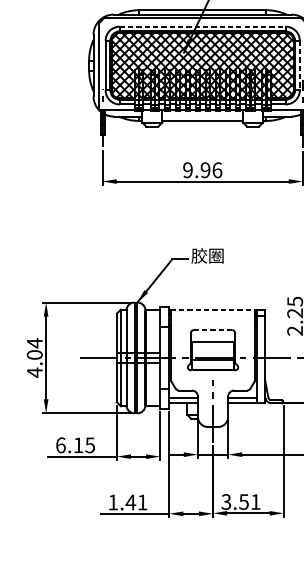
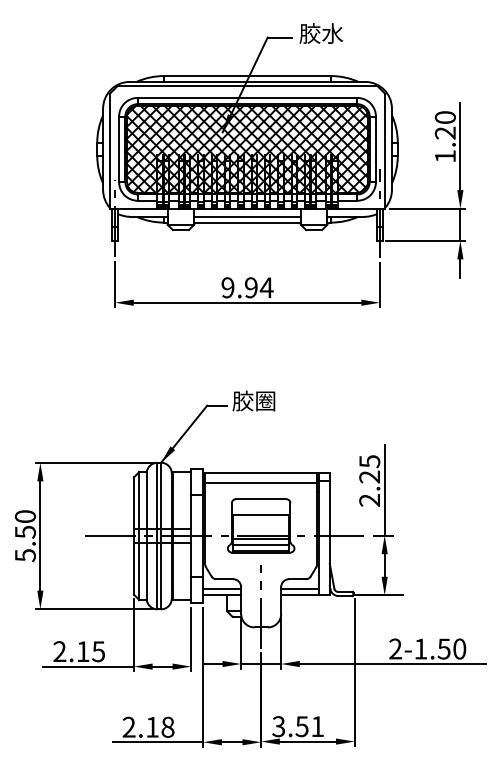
line: (202, 26) -> (247, 97), dashed -> solid
line: (299, 65) -> (375, 149), dashed -> solid
line: (202, 116) -> (247, 216), added
text: (217, 170) -> (266, 287), 9.96 -> 9.94
line: (213, 309) -> (261, 472), dashed -> solid
line: (213, 318) -> (261, 483), added
line: (212, 330) -> (260, 499), dashed -> solid
text: (34, 357) -> (24, 535), 4.04 -> 5.50
line: (213, 365) -> (261, 545), added
text: (60, 445) -> (59, 651), 6.15 -> 2.15
text: (127, 501) -> (148, 726), 1.41 -> 2.18

